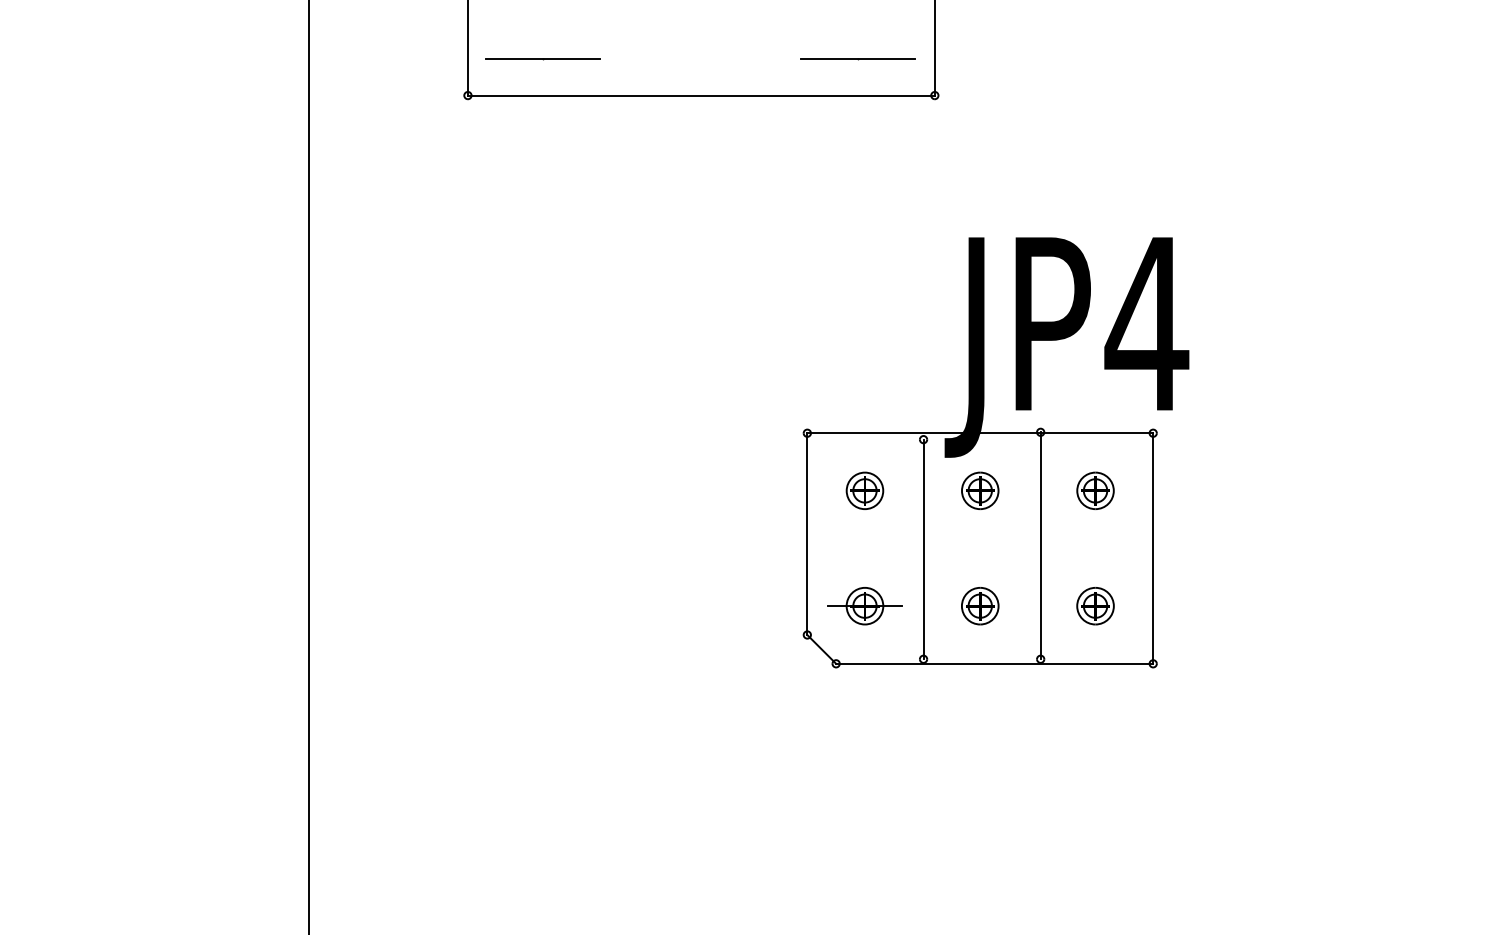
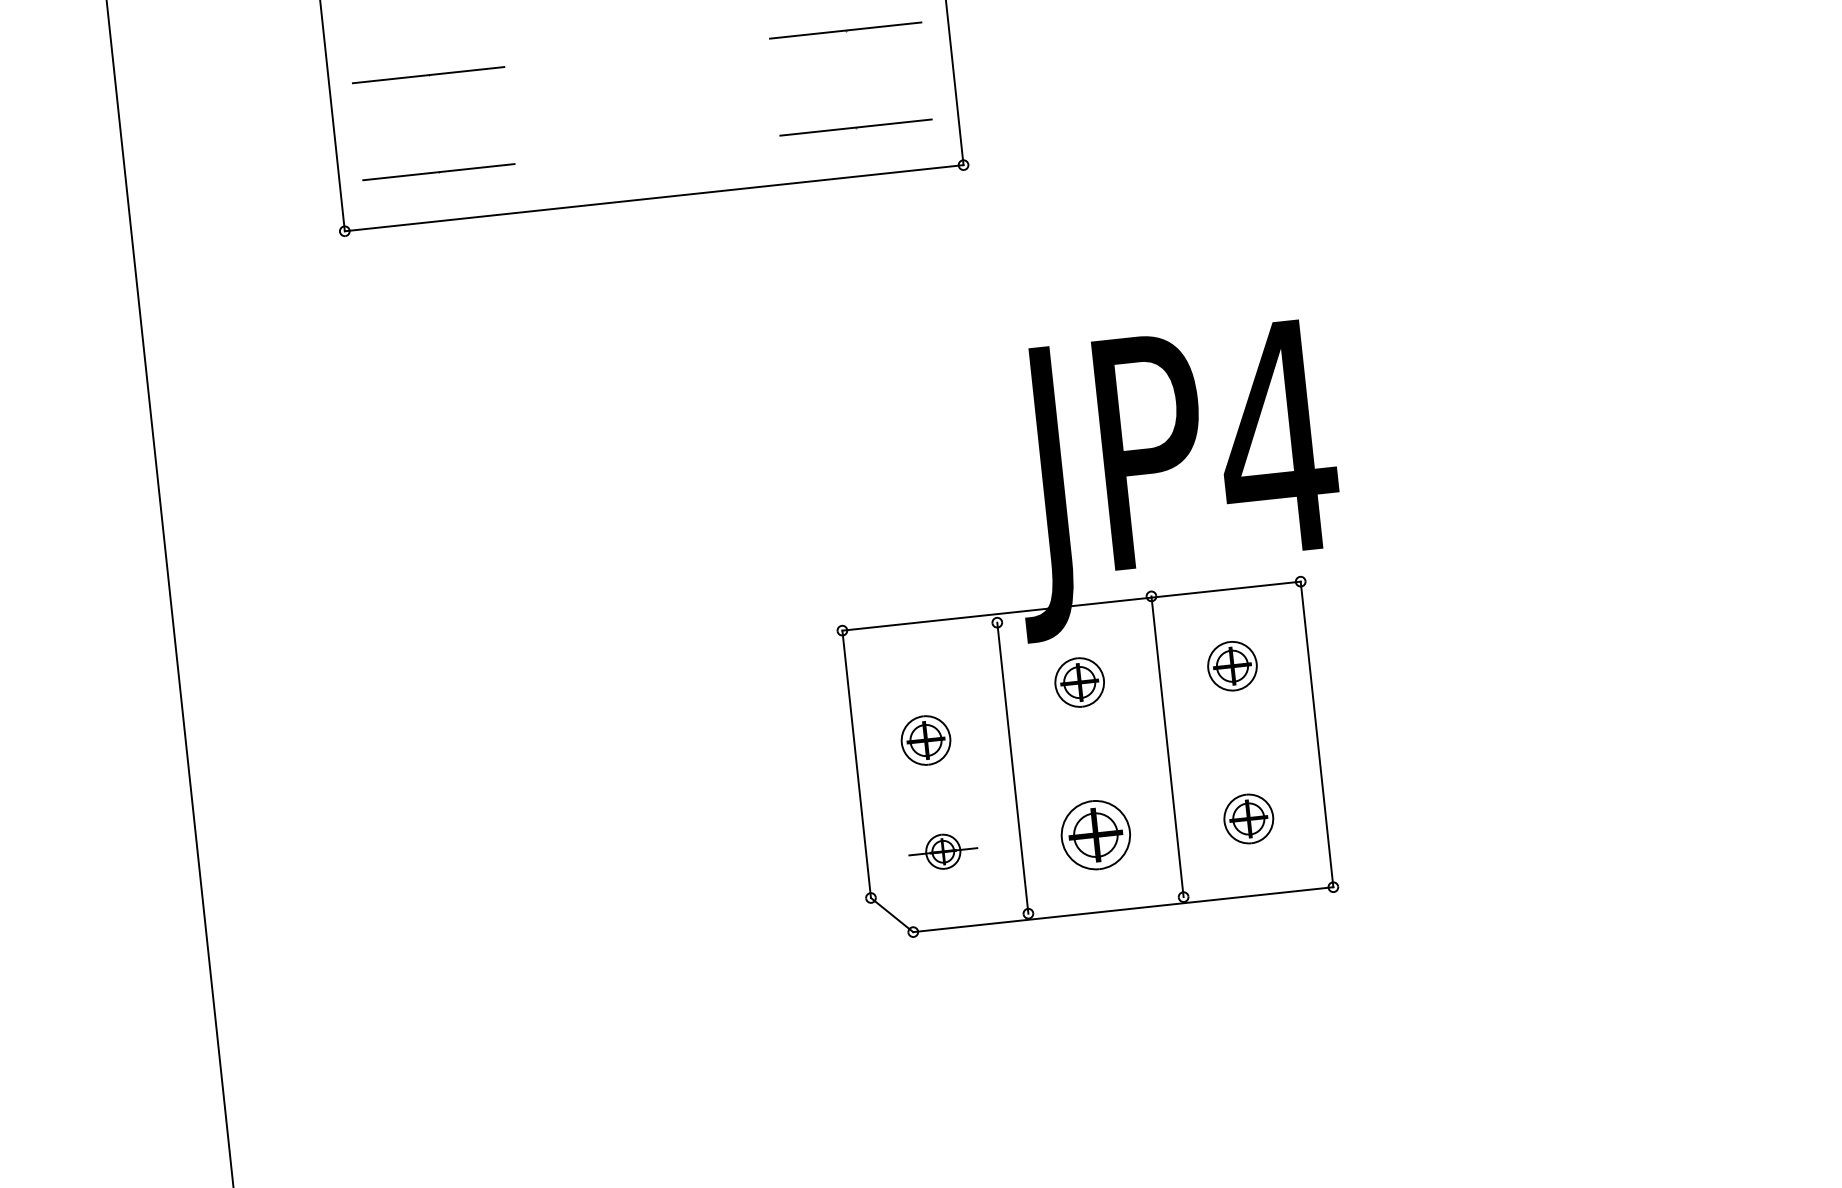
part: (864, 490) -> (925, 740), moved
part: (864, 606) -> (942, 852), size x0.7
part: (980, 606) -> (1096, 835), size x1.4

